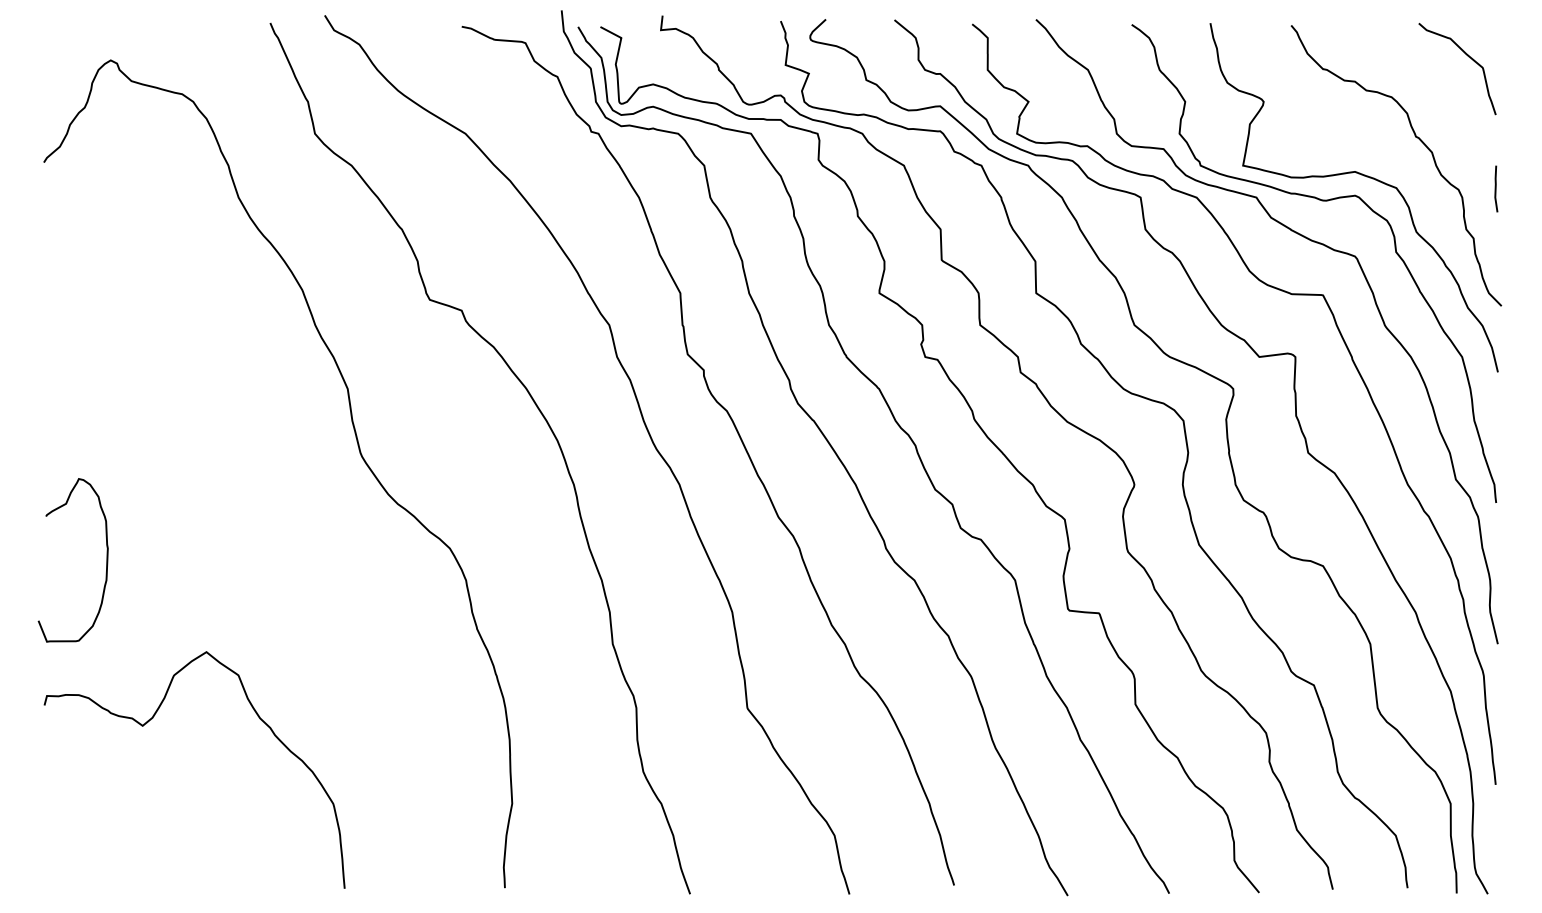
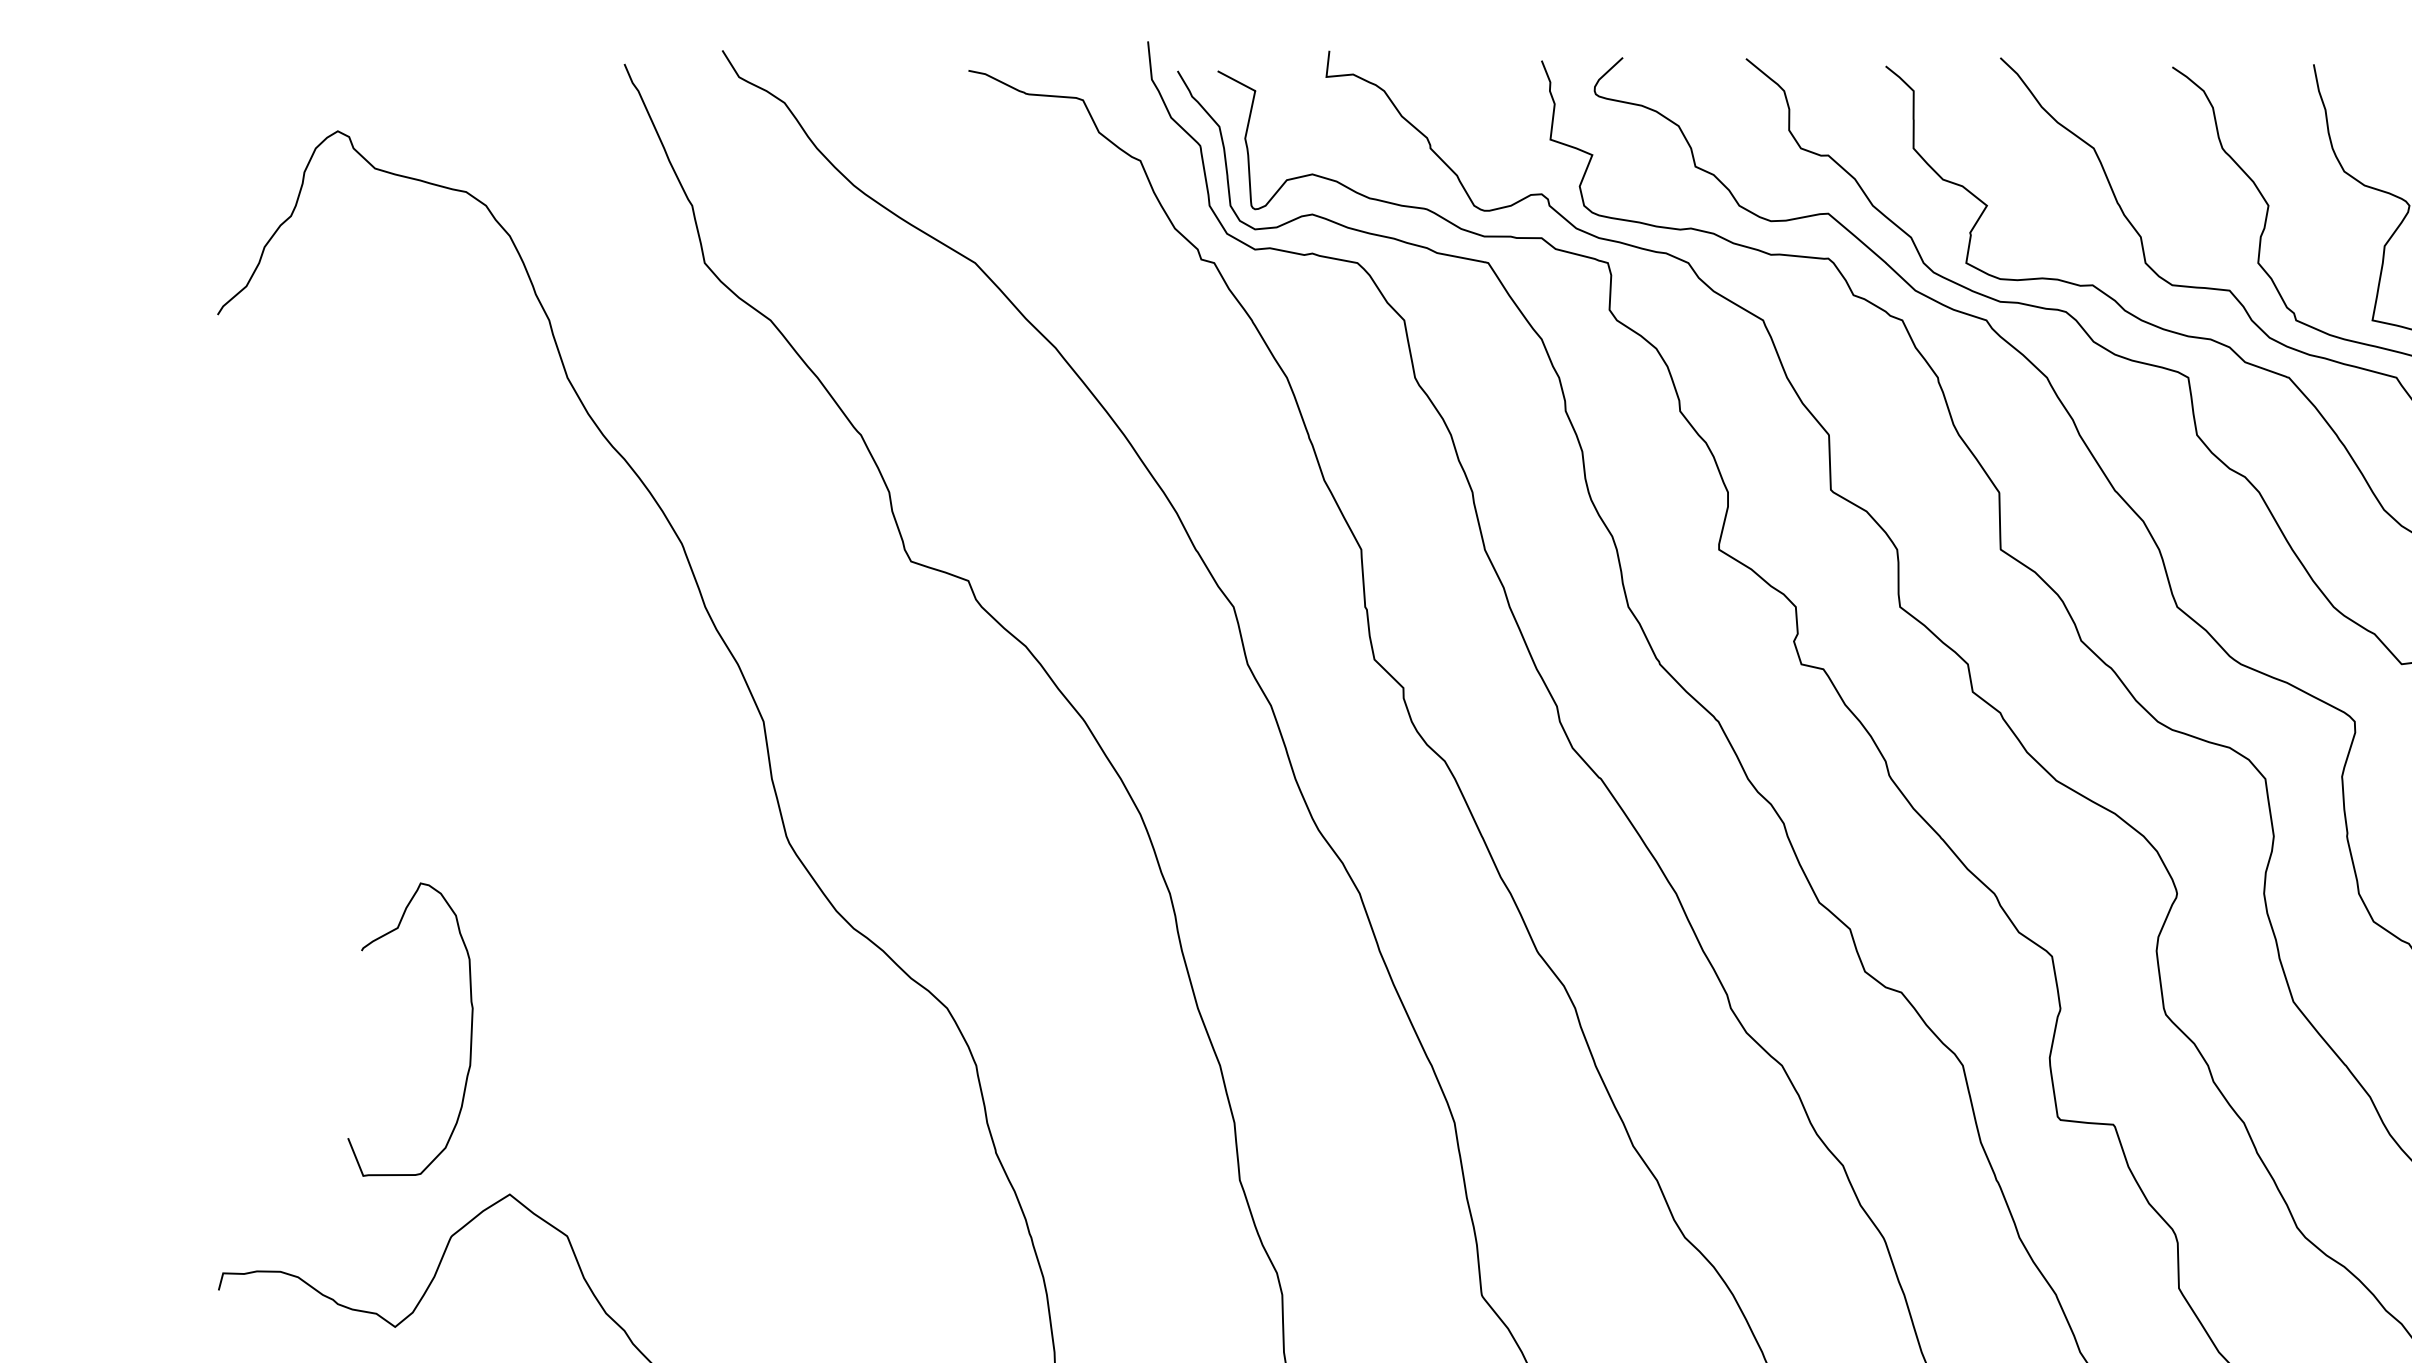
curve: (106, 560) -> (470, 1029), moved

